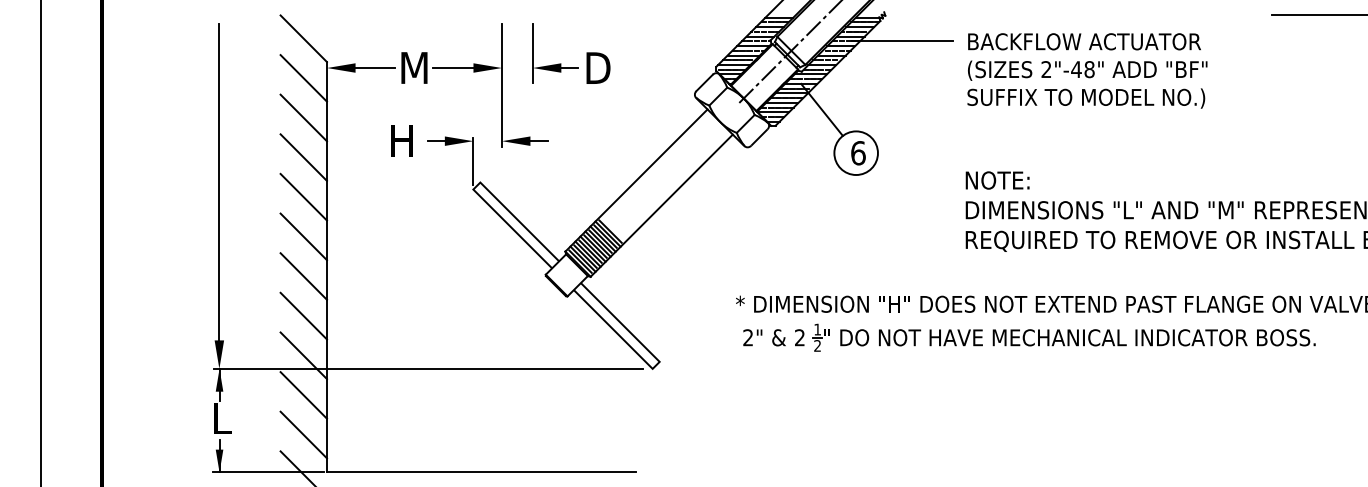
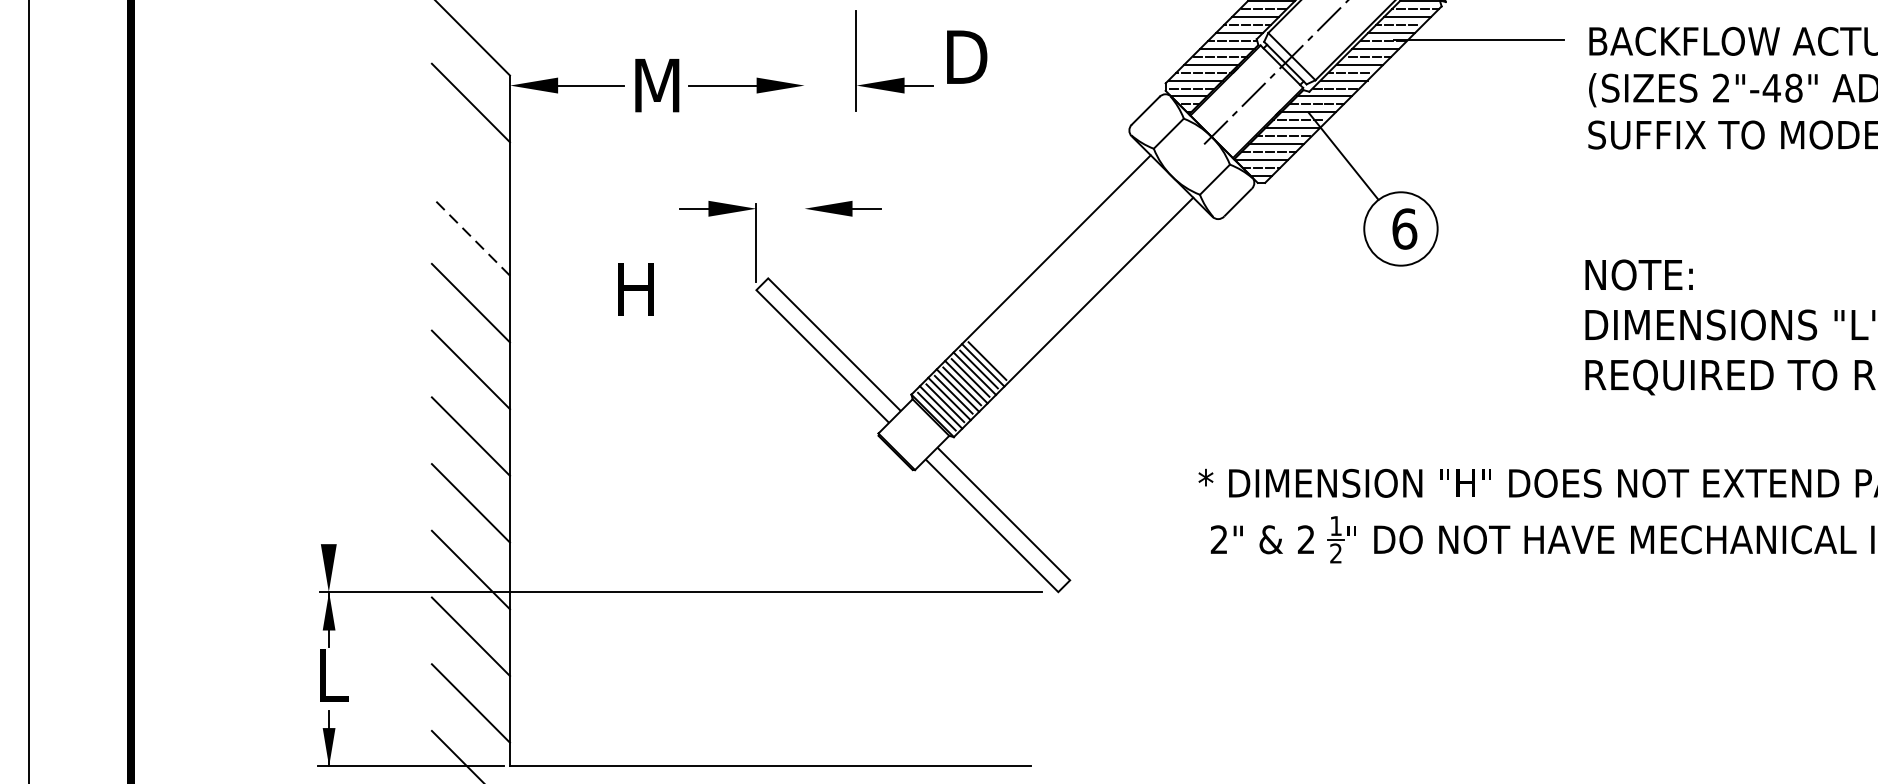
text: (598, 67) -> (967, 56), moved
line: (501, 84) -> (803, 113), removed
line: (303, 117) -> (470, 168), removed
text: (401, 140) -> (635, 288), moved
line: (303, 157) -> (470, 236), solid -> dashed
line: (219, 184) -> (329, 281), removed

